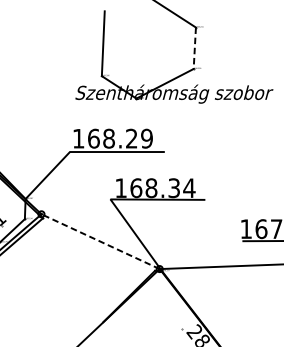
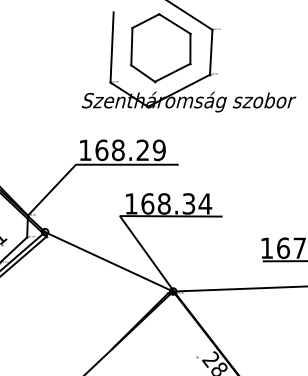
part: (148, 44) -> (160, 48), added
line: (195, 48) -> (211, 52), dashed -> solid
line: (100, 241) -> (109, 261), dashed -> solid

